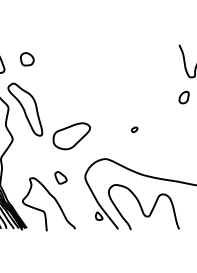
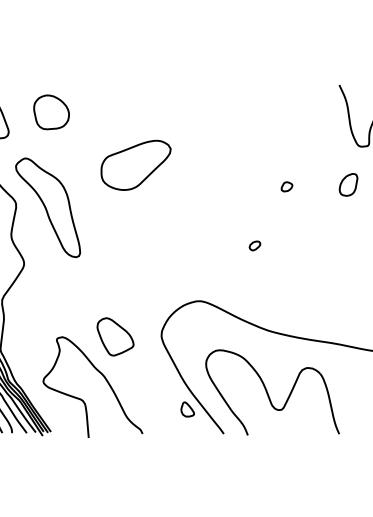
part: (27, 59) -> (52, 112), size x1.43
part: (151, 98) -> (286, 186), added
part: (71, 136) -> (135, 165), moved
part: (60, 177) -> (114, 336), size x1.67

